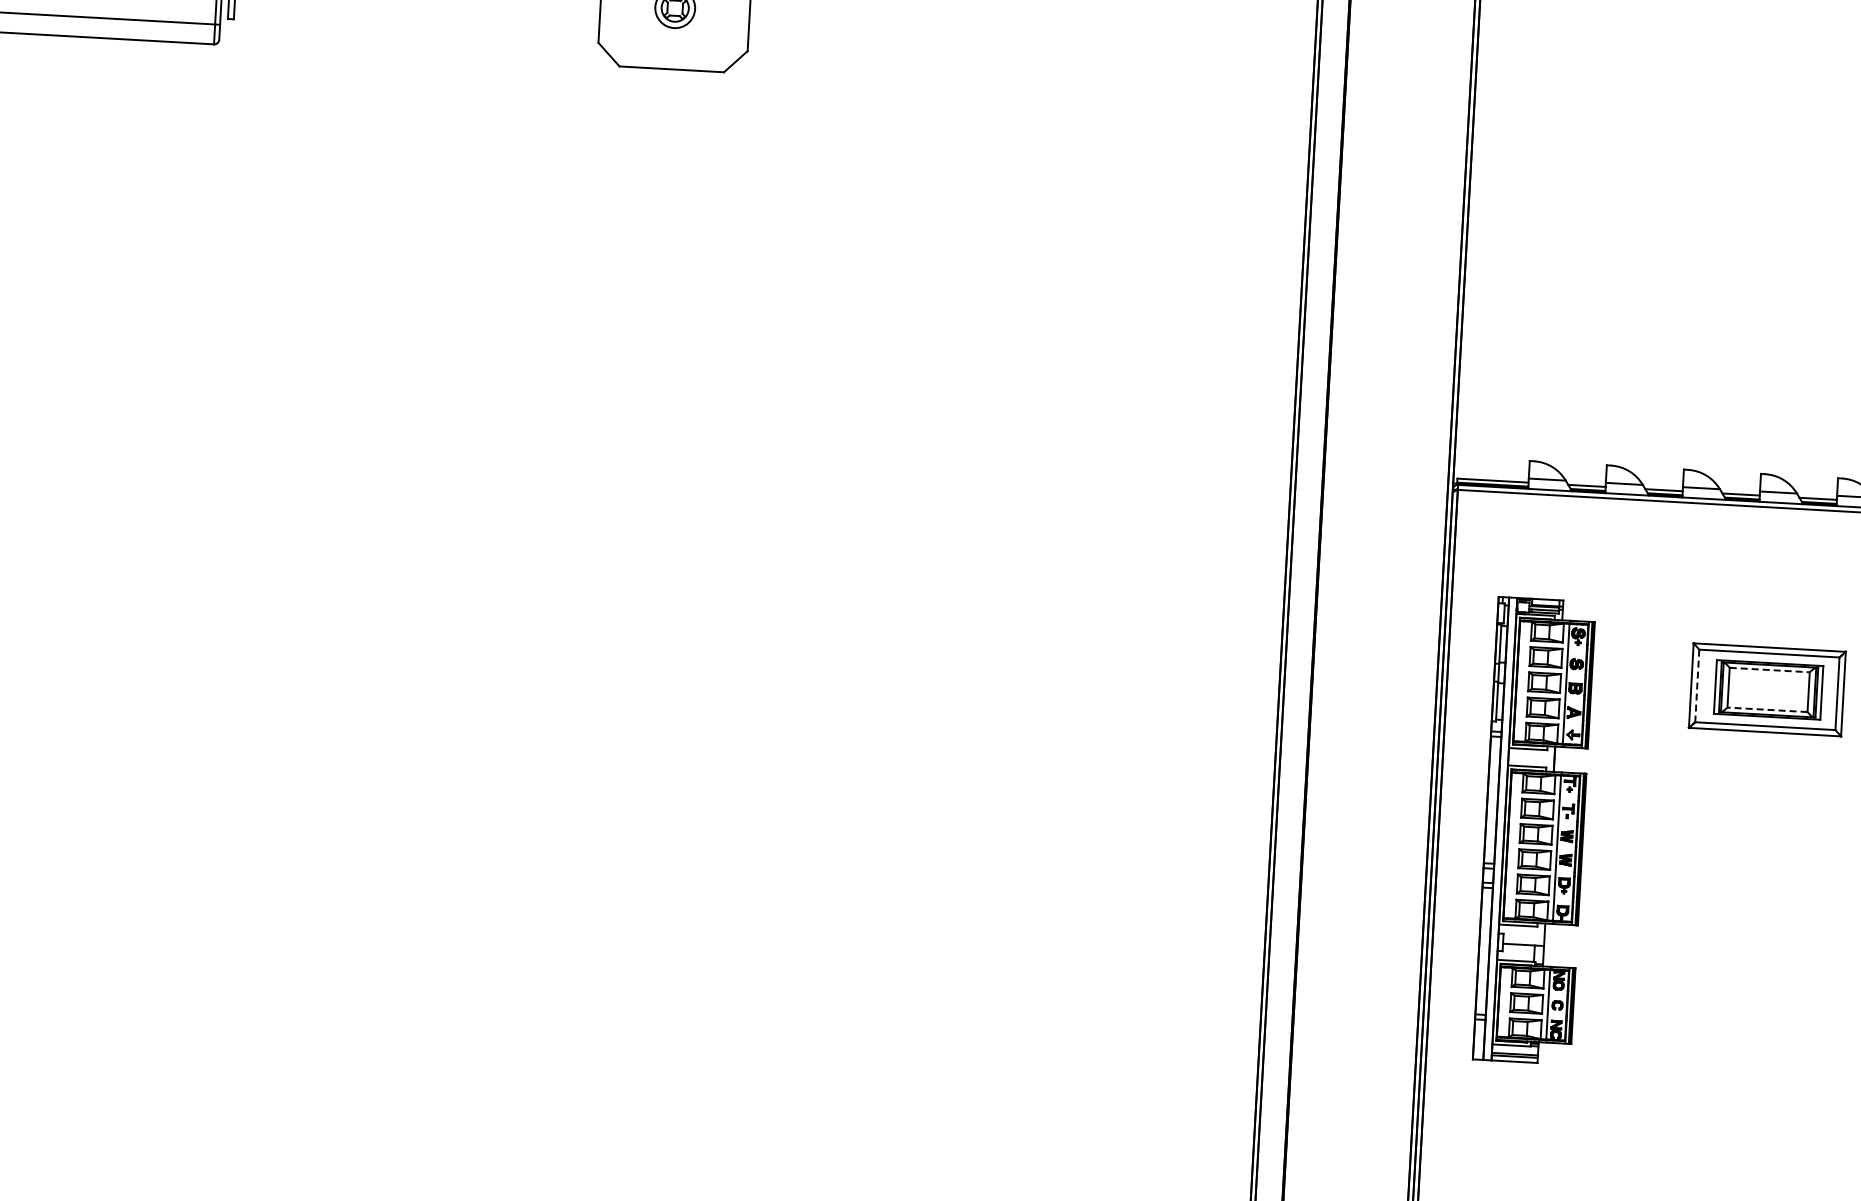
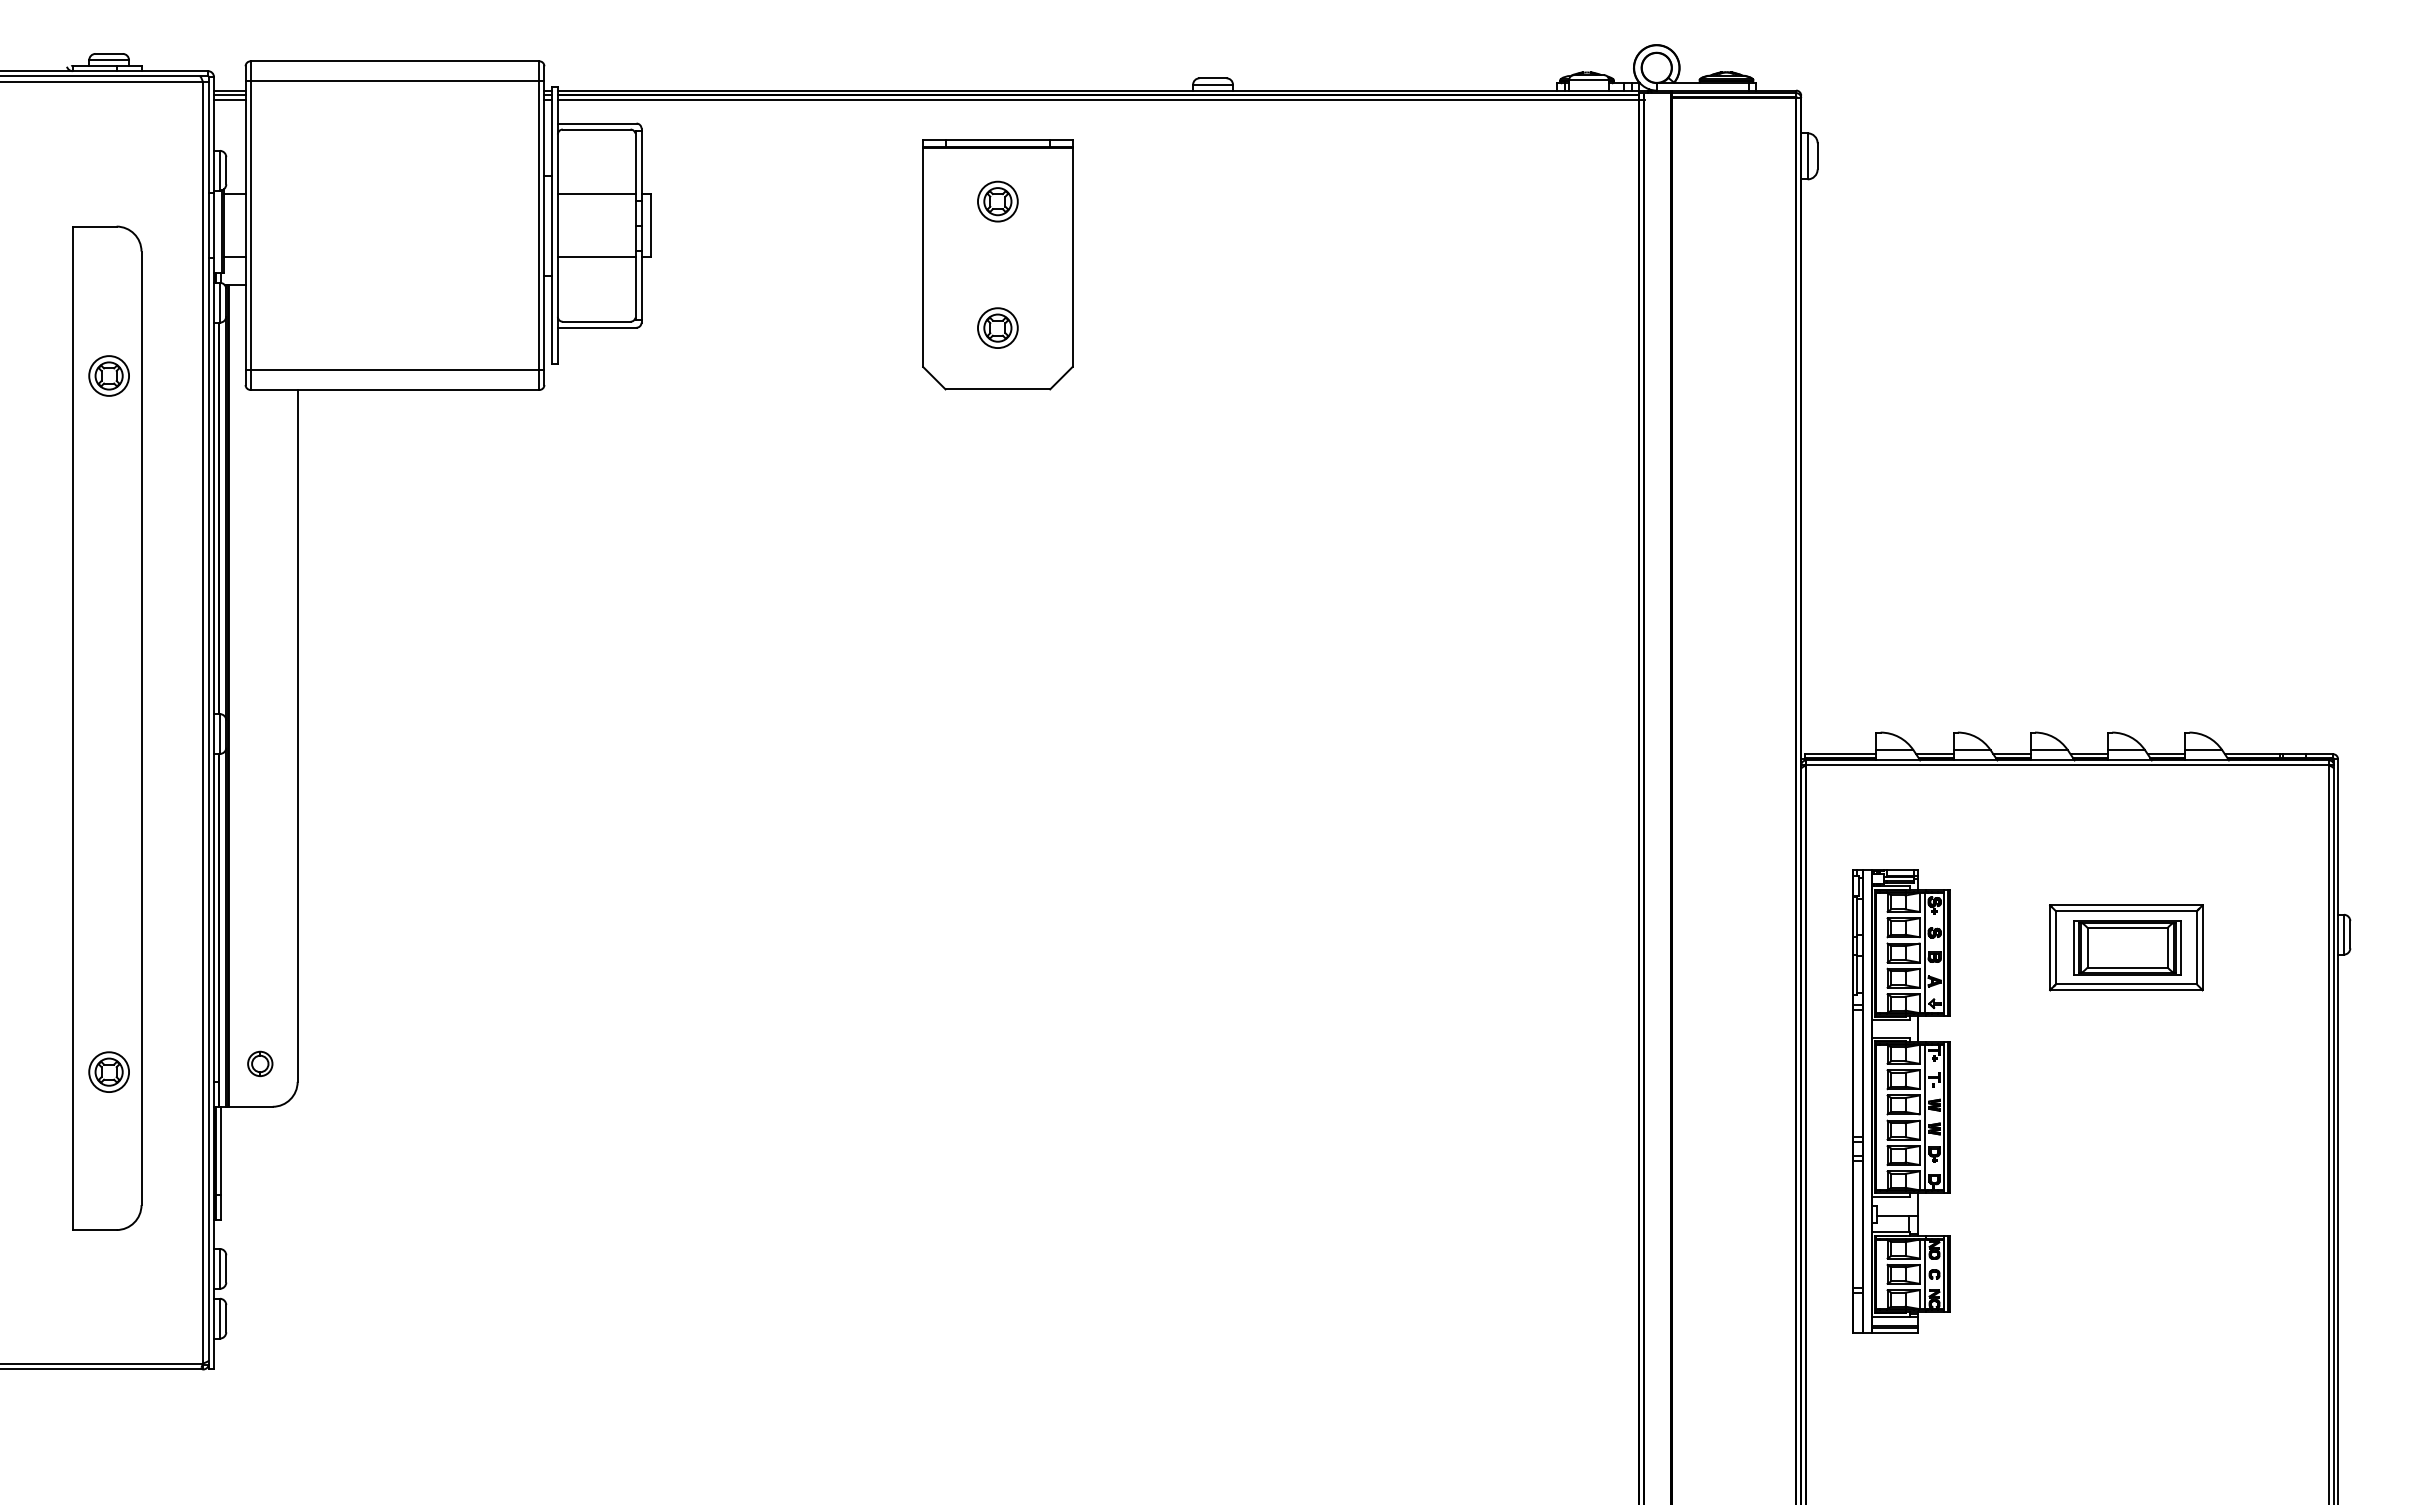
line: (1770, 669) -> (2128, 927), dashed -> solid
line: (1697, 686) -> (2056, 948), dashed -> solid
line: (1767, 709) -> (2127, 967), dashed -> solid

